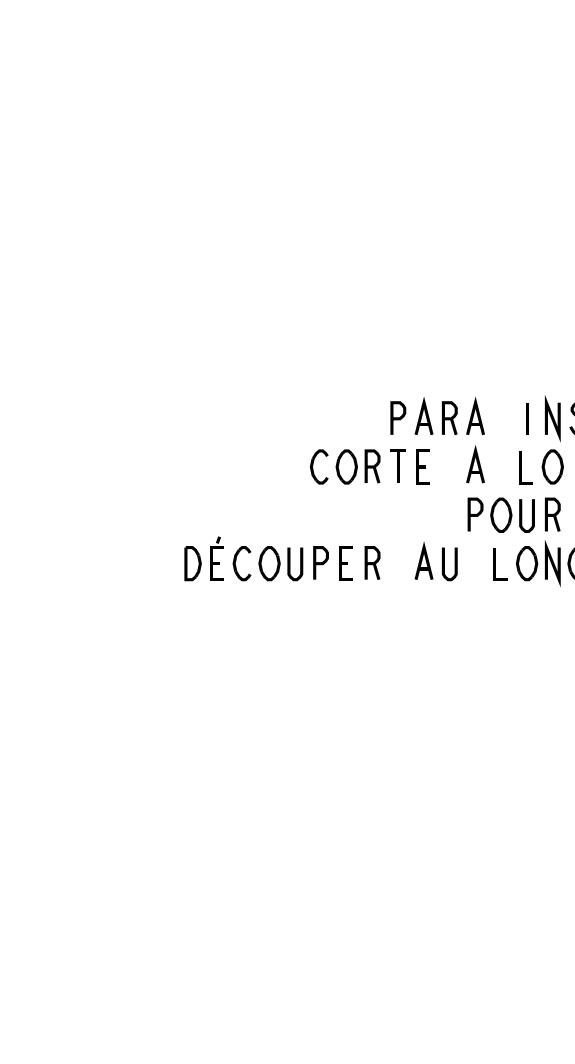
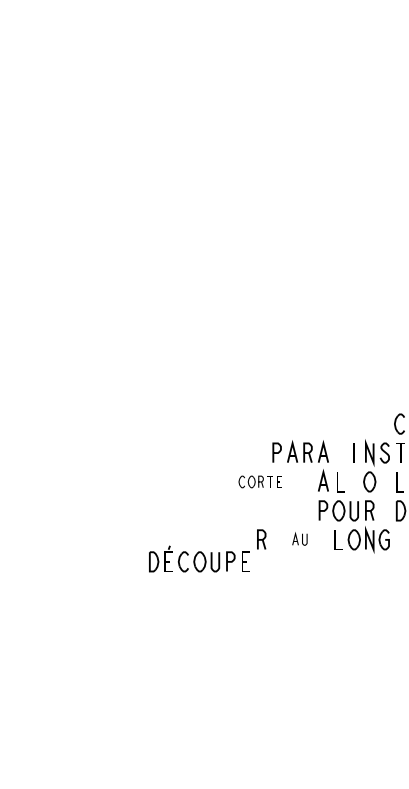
part: (368, 466) -> (259, 481), size x0.6
line: (520, 467) -> (337, 482), moved
part: (268, 558) -> (199, 558), moved
part: (435, 561) -> (299, 538), size x0.6

